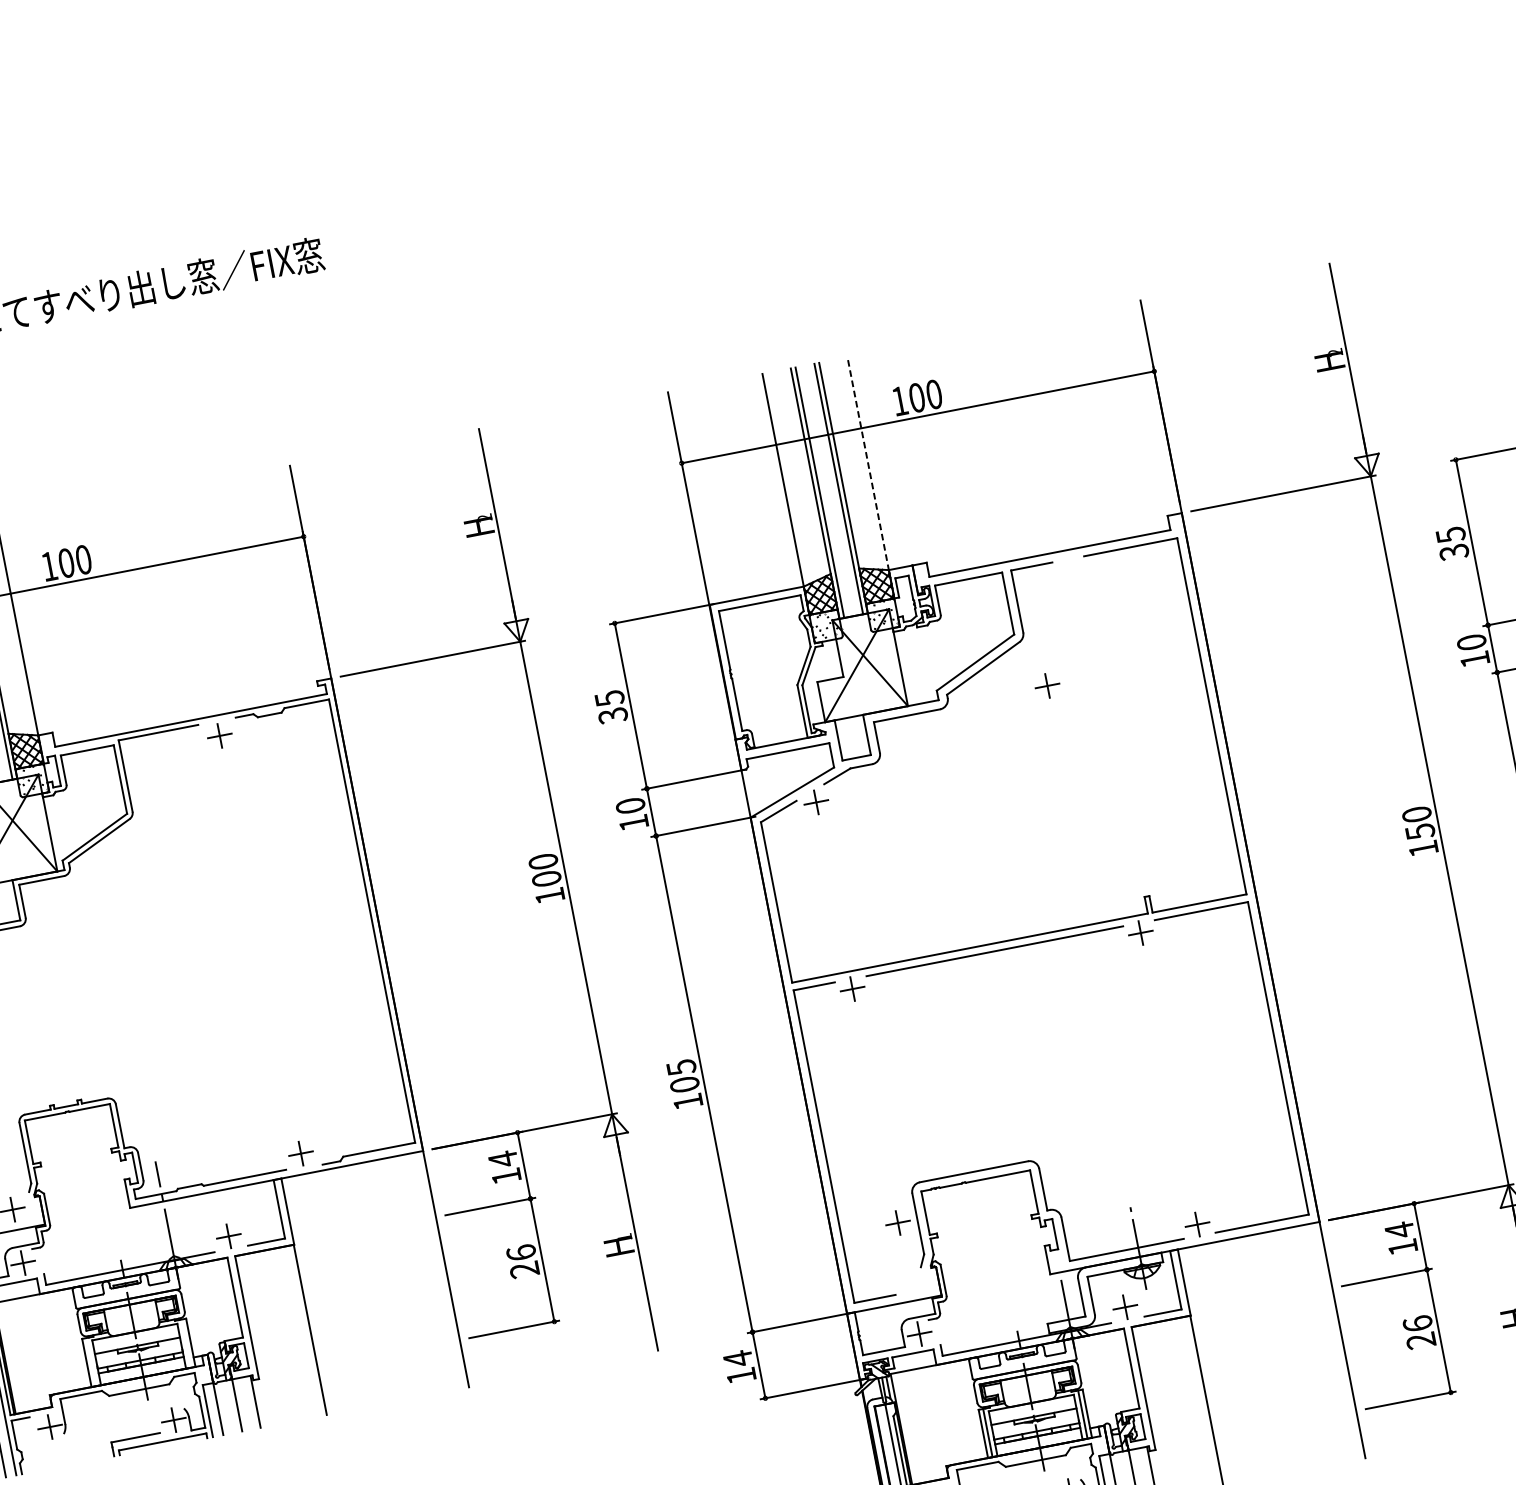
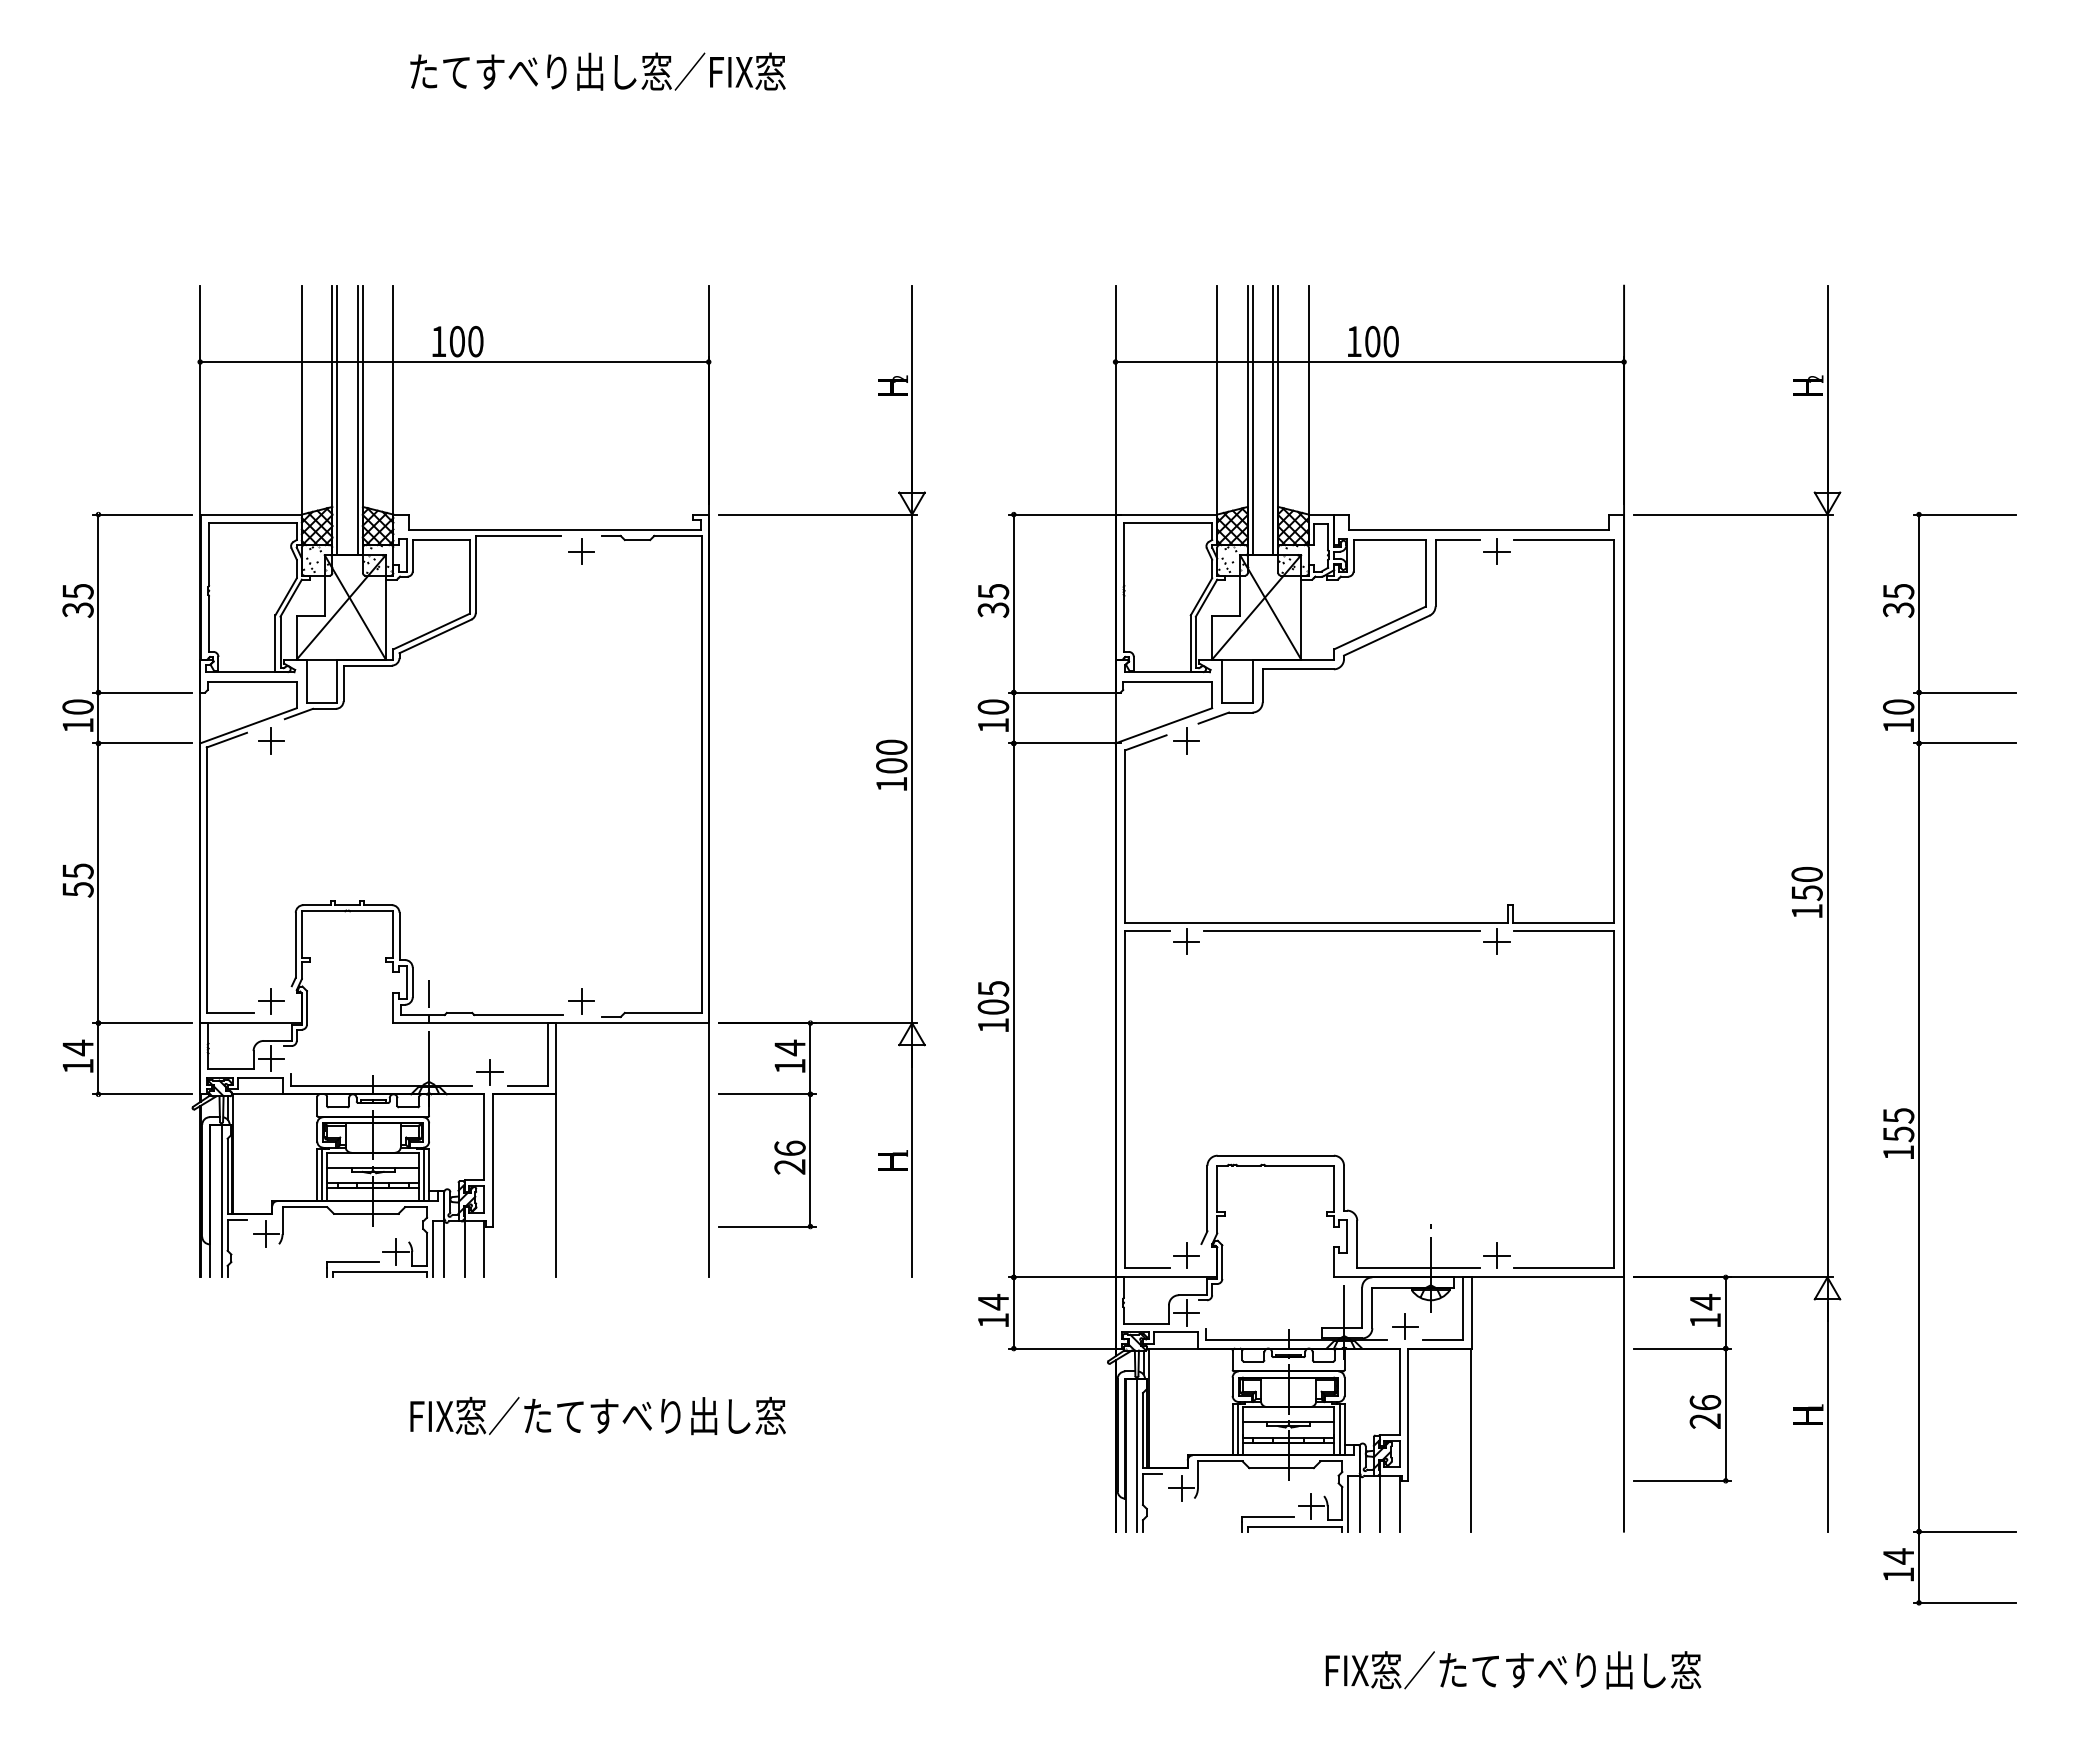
line: (867, 464) -> (1308, 400), dashed -> solid
part: (1047, 685) -> (1496, 551), moved
part: (897, 1223) -> (1186, 1255), moved
line: (186, 1343) -> (424, 1175), added
line: (91, 1362) -> (322, 1175), added

